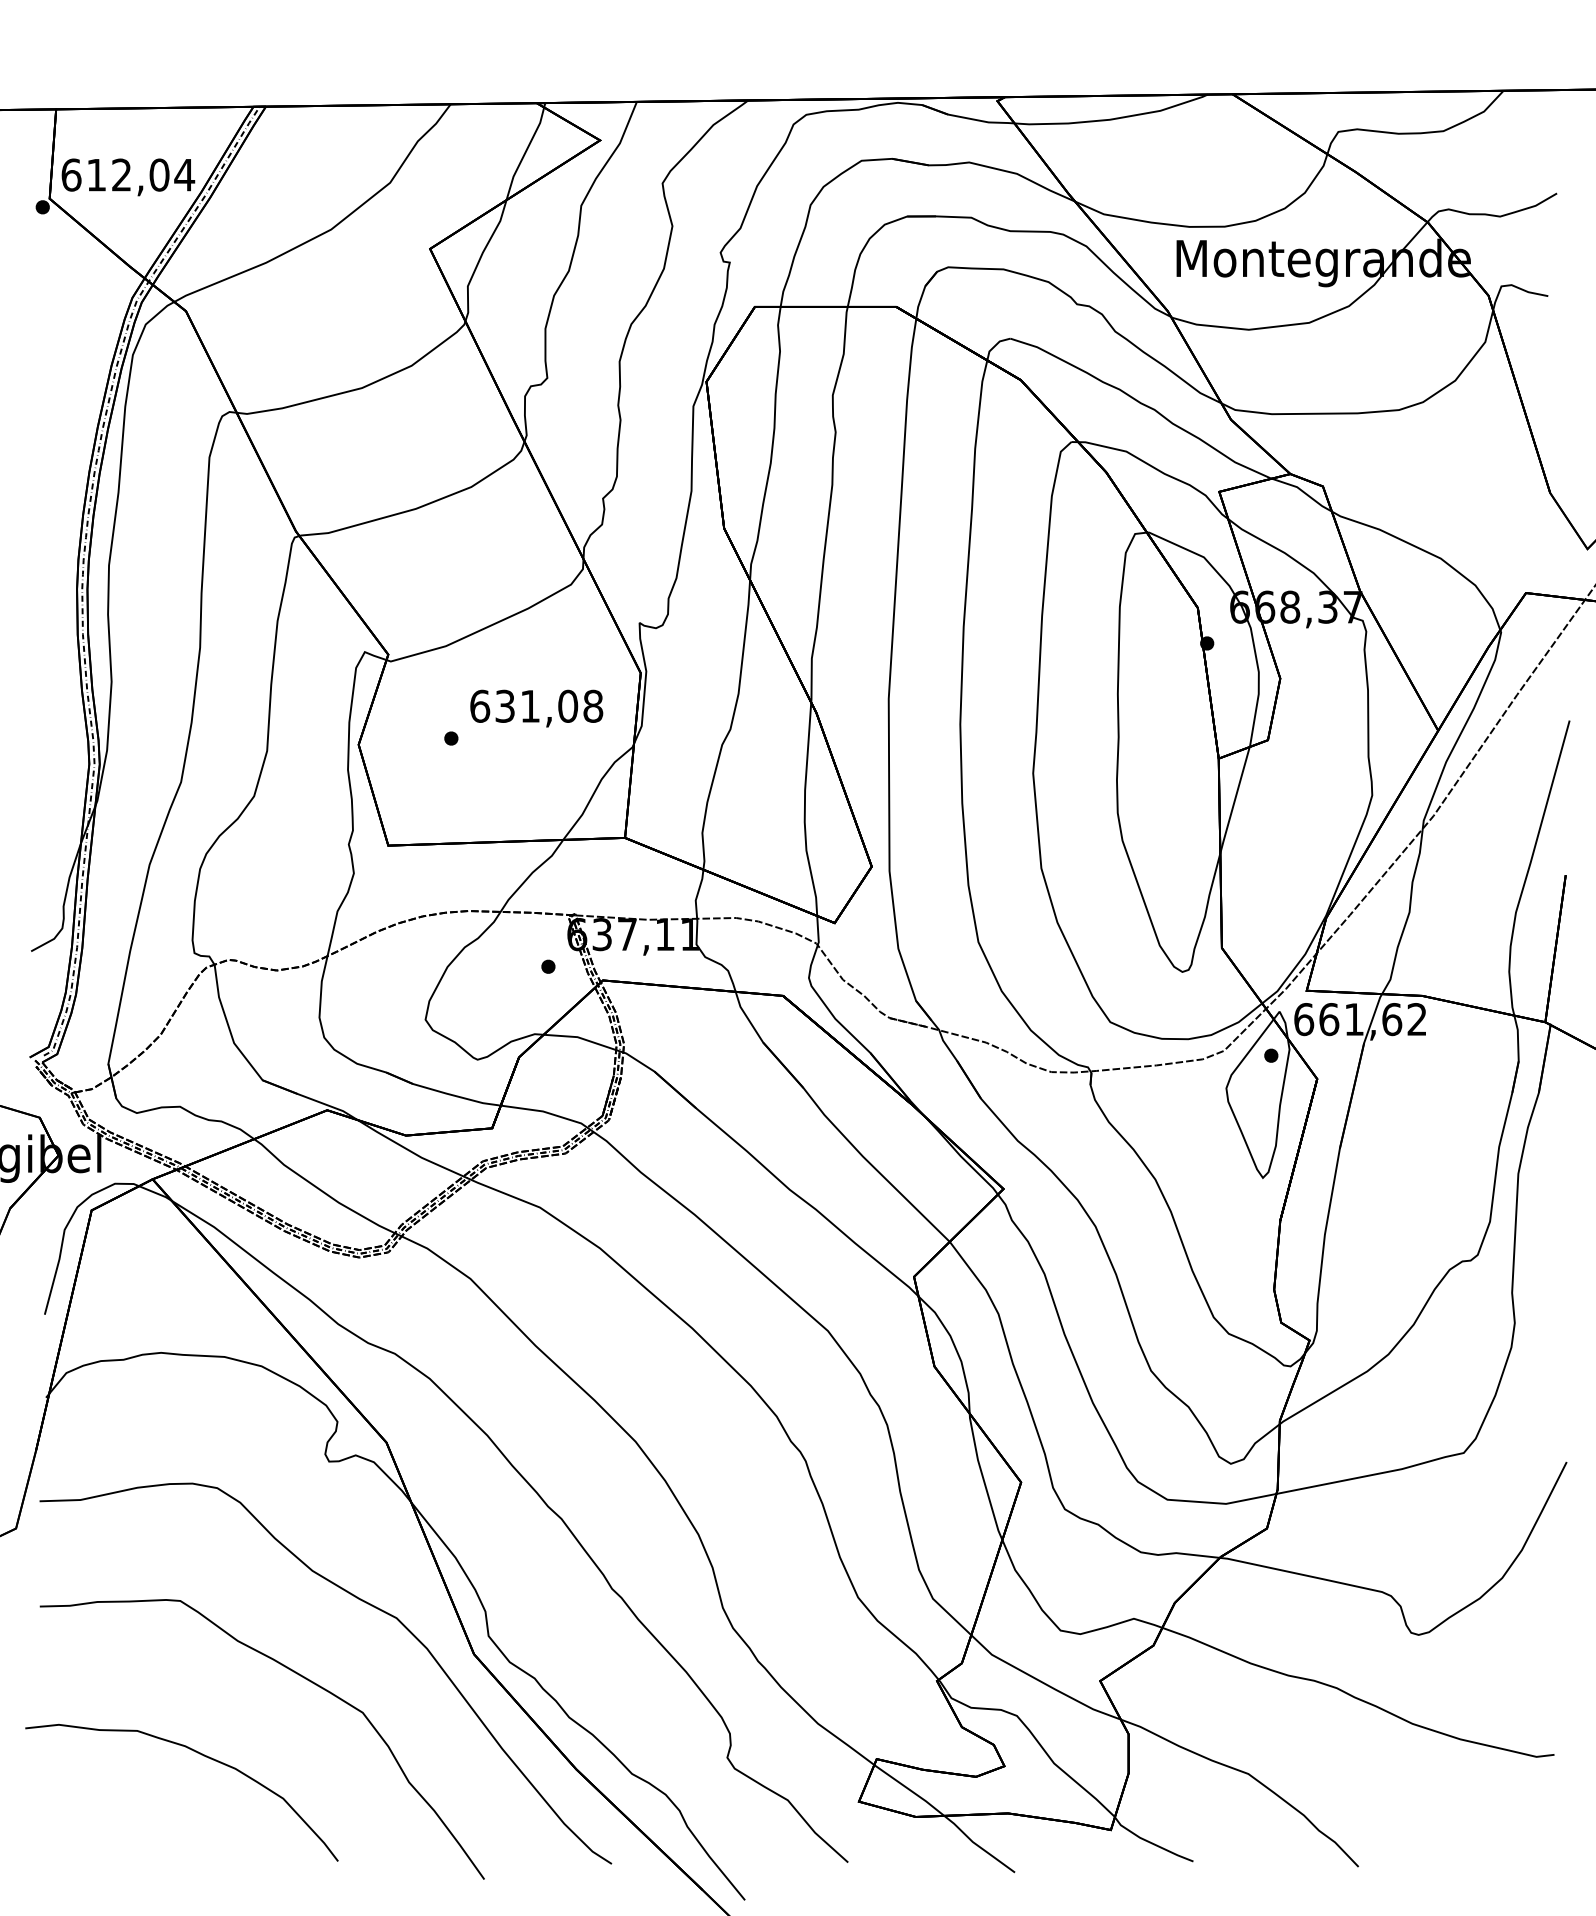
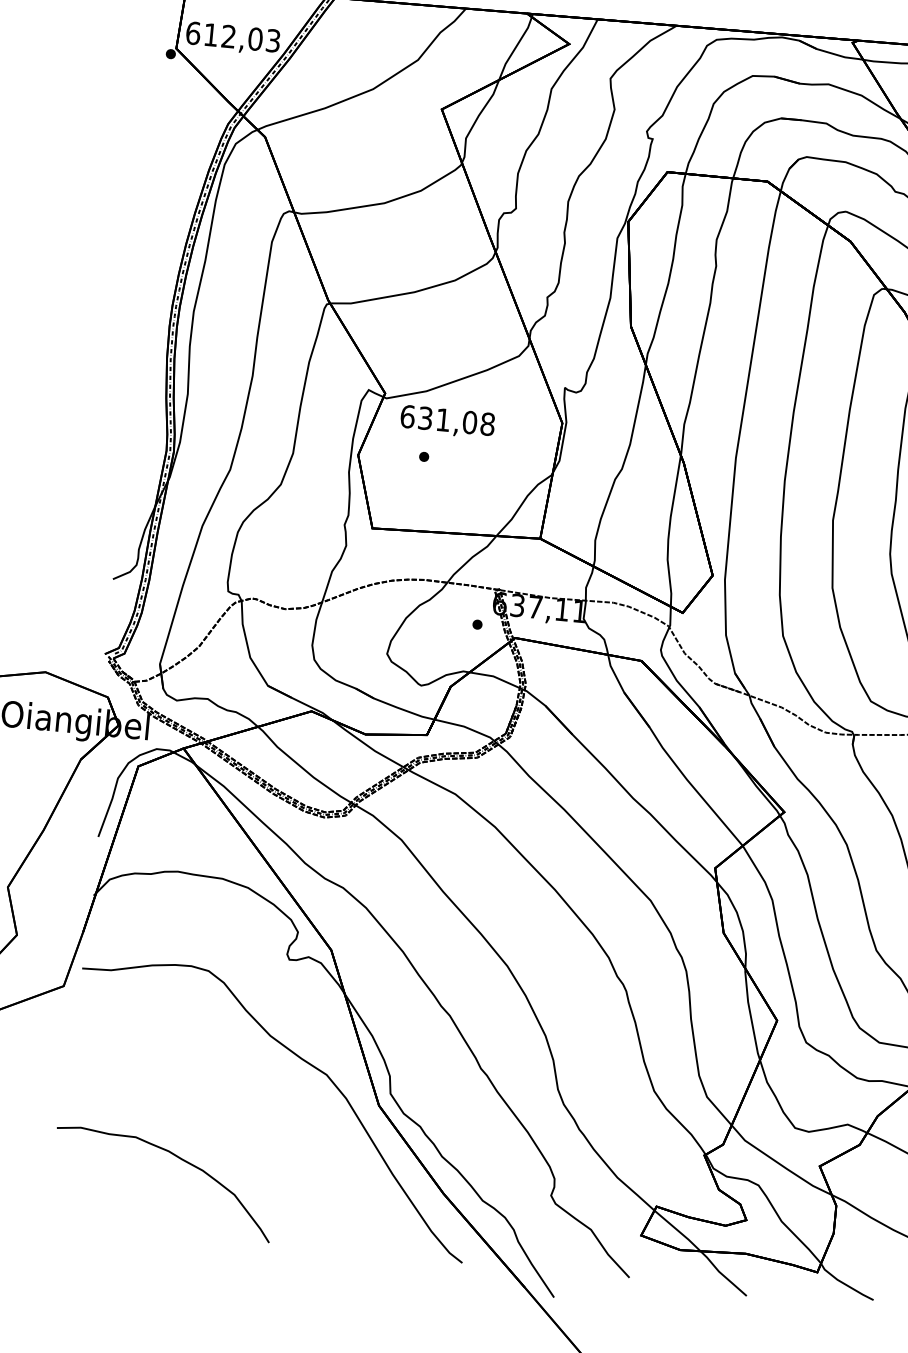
text: (184, 174) -> (273, 40), 612,04 -> 612,03
text: (536, 708) -> (447, 421), moved
curve: (298, 1675) -> (253, 1108), removed

